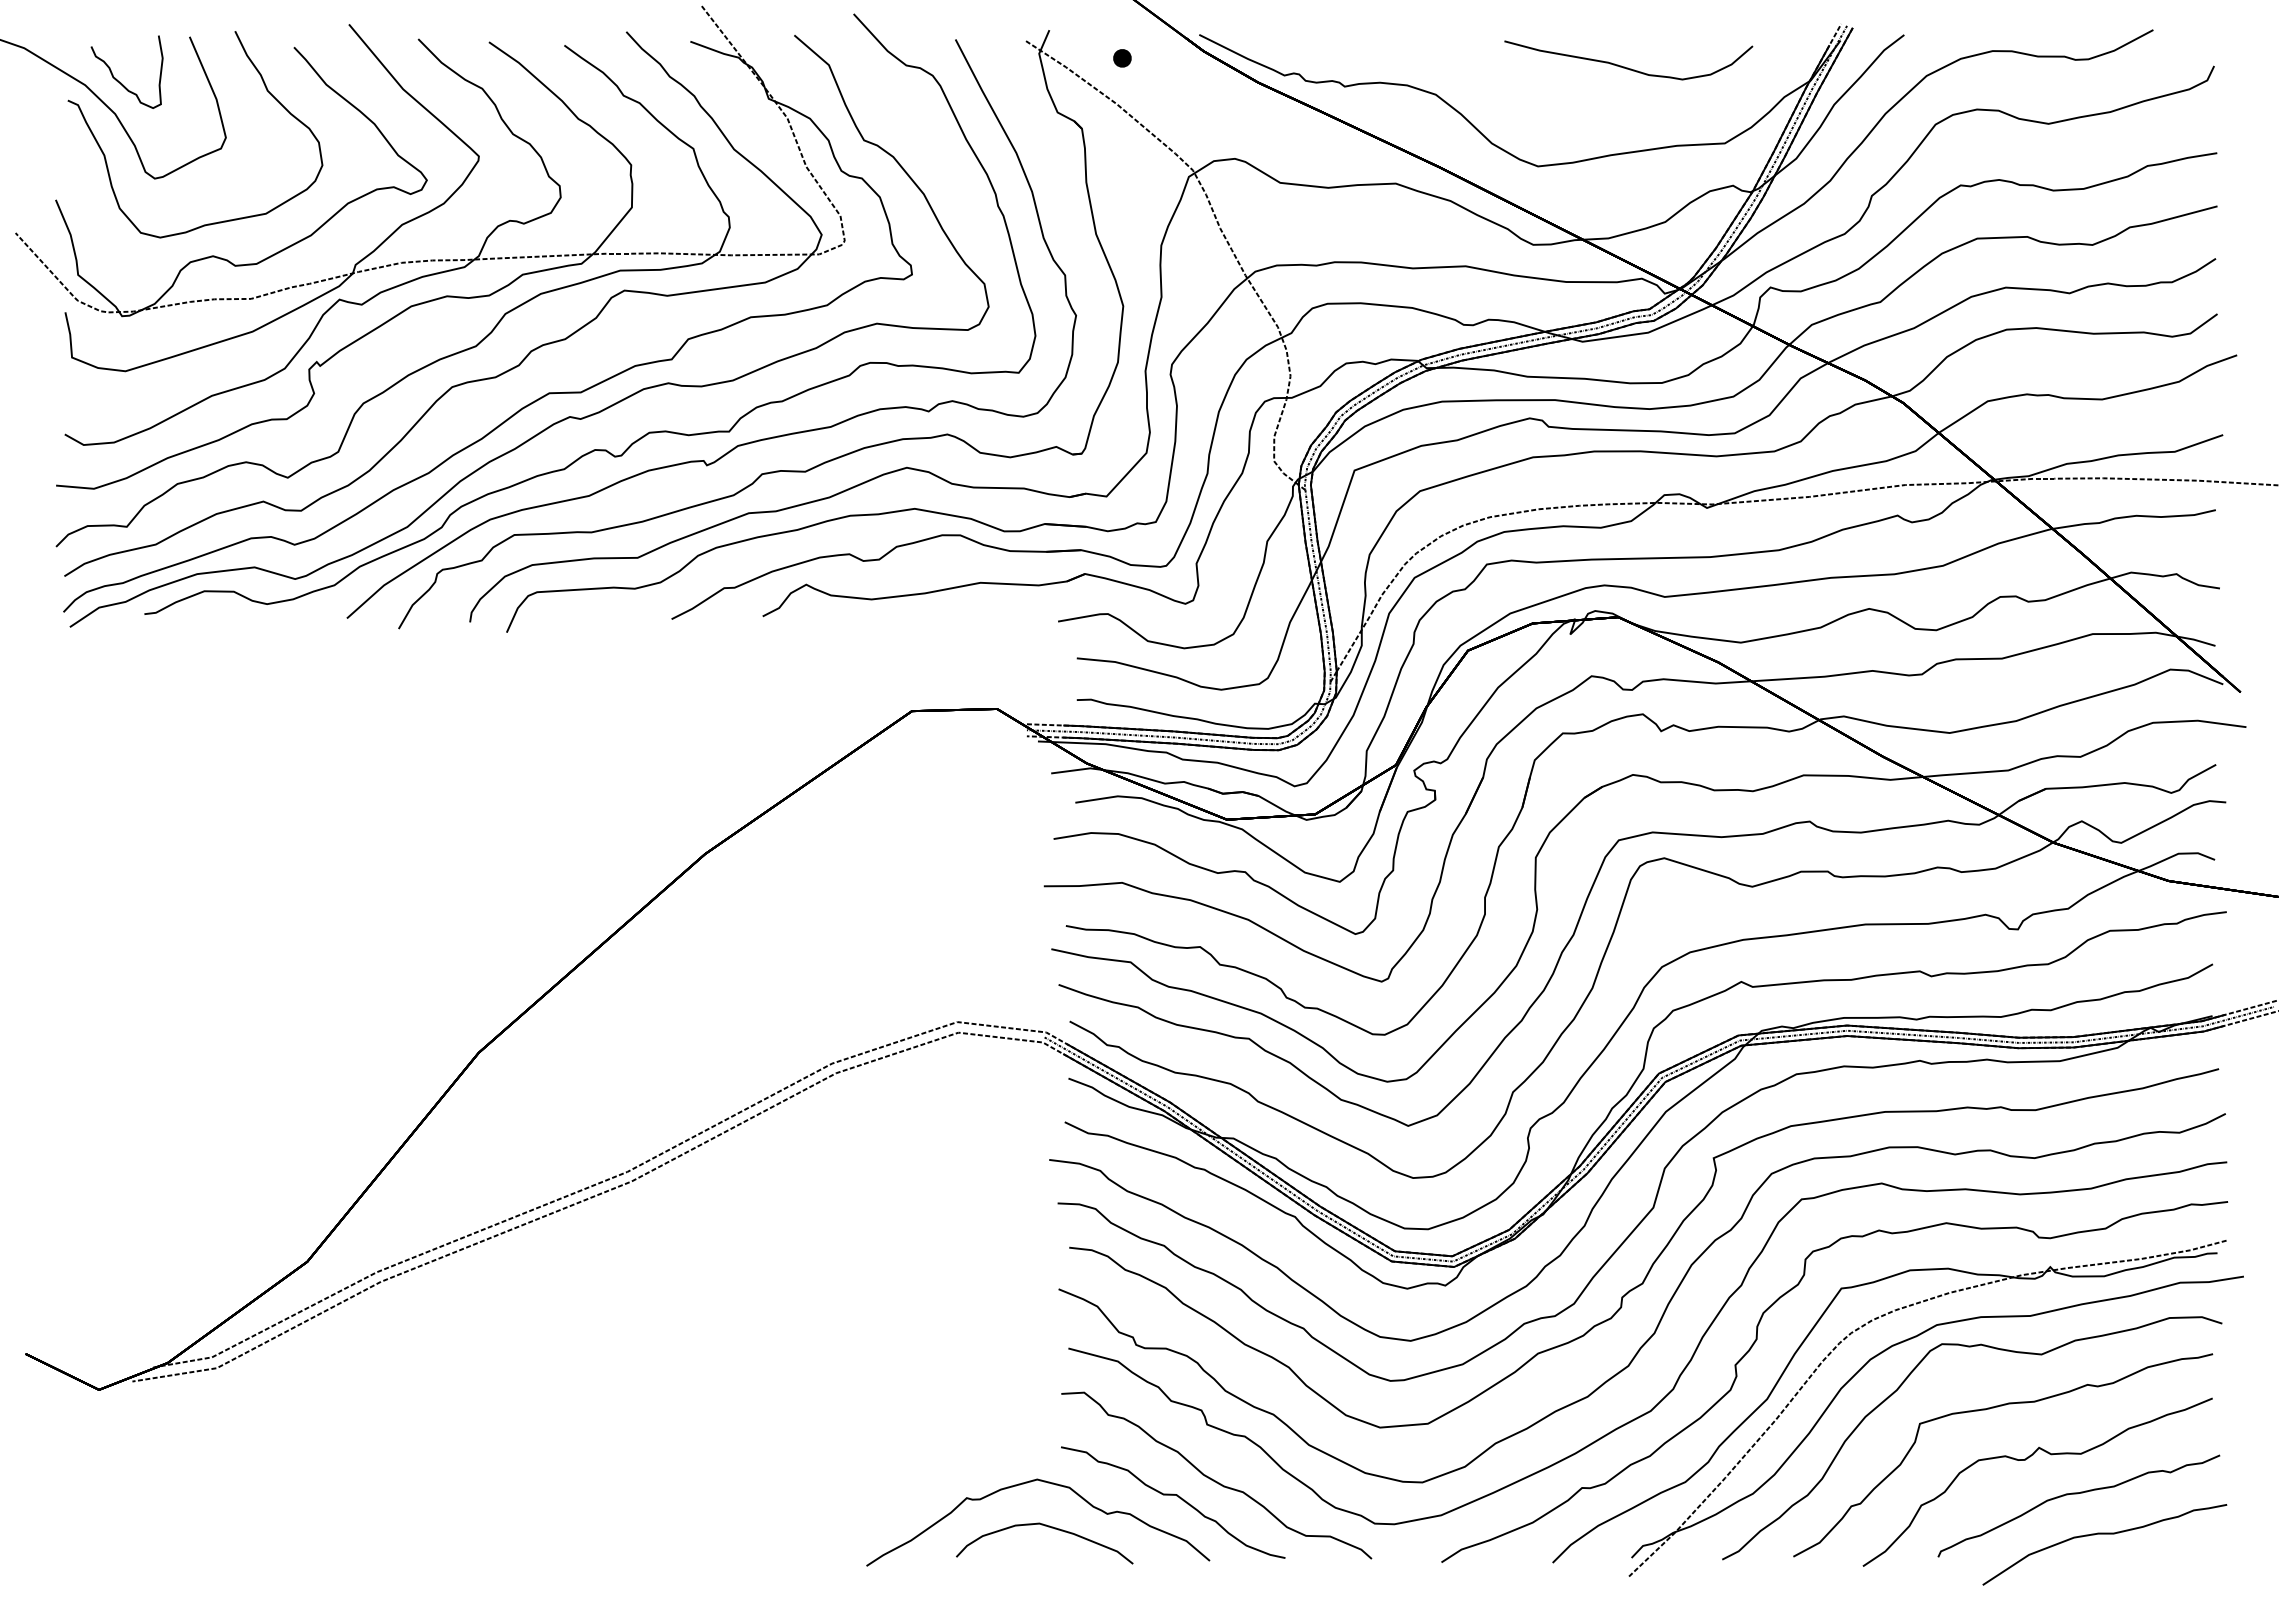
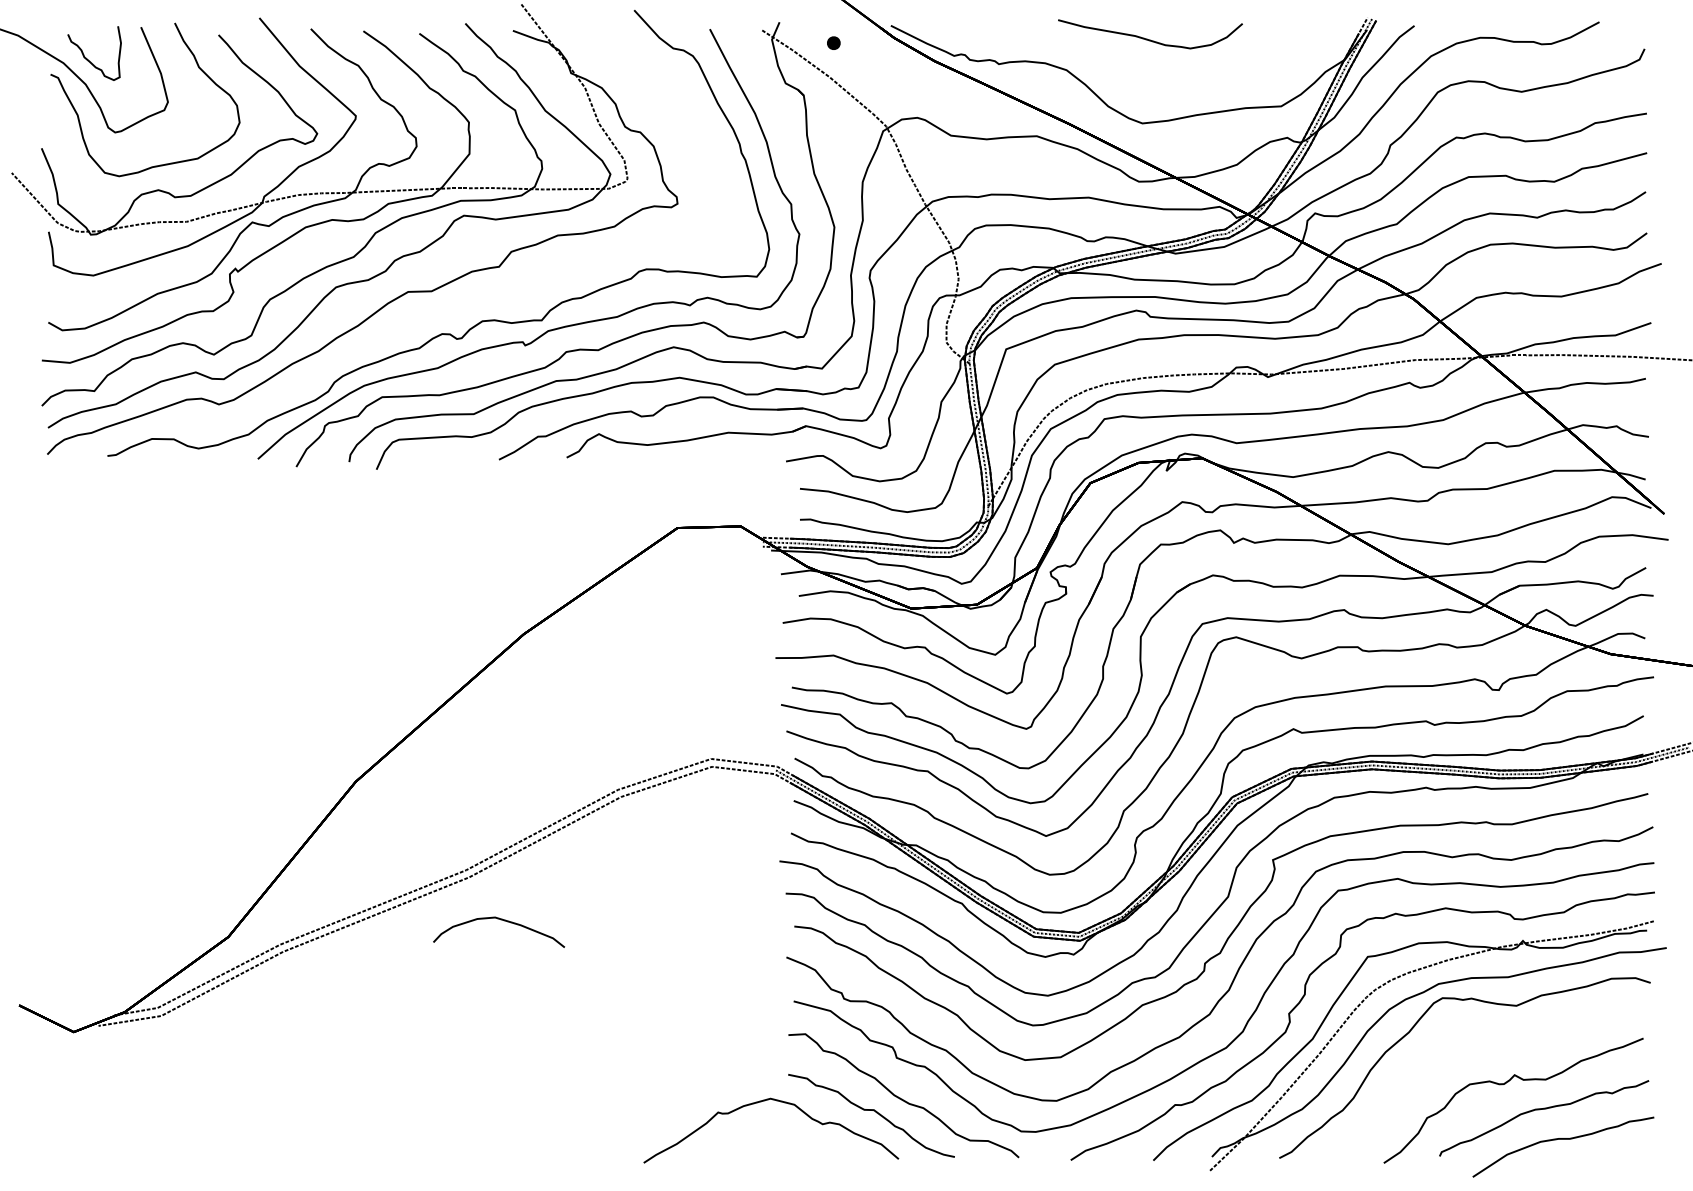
part: (1628, 67) -> (1150, 39), moved
part: (563, 418) -> (418, 310), removed
curve: (1993, 1408) -> (1480, 1045), removed
curve: (1048, 1527) -> (501, 920), moved

